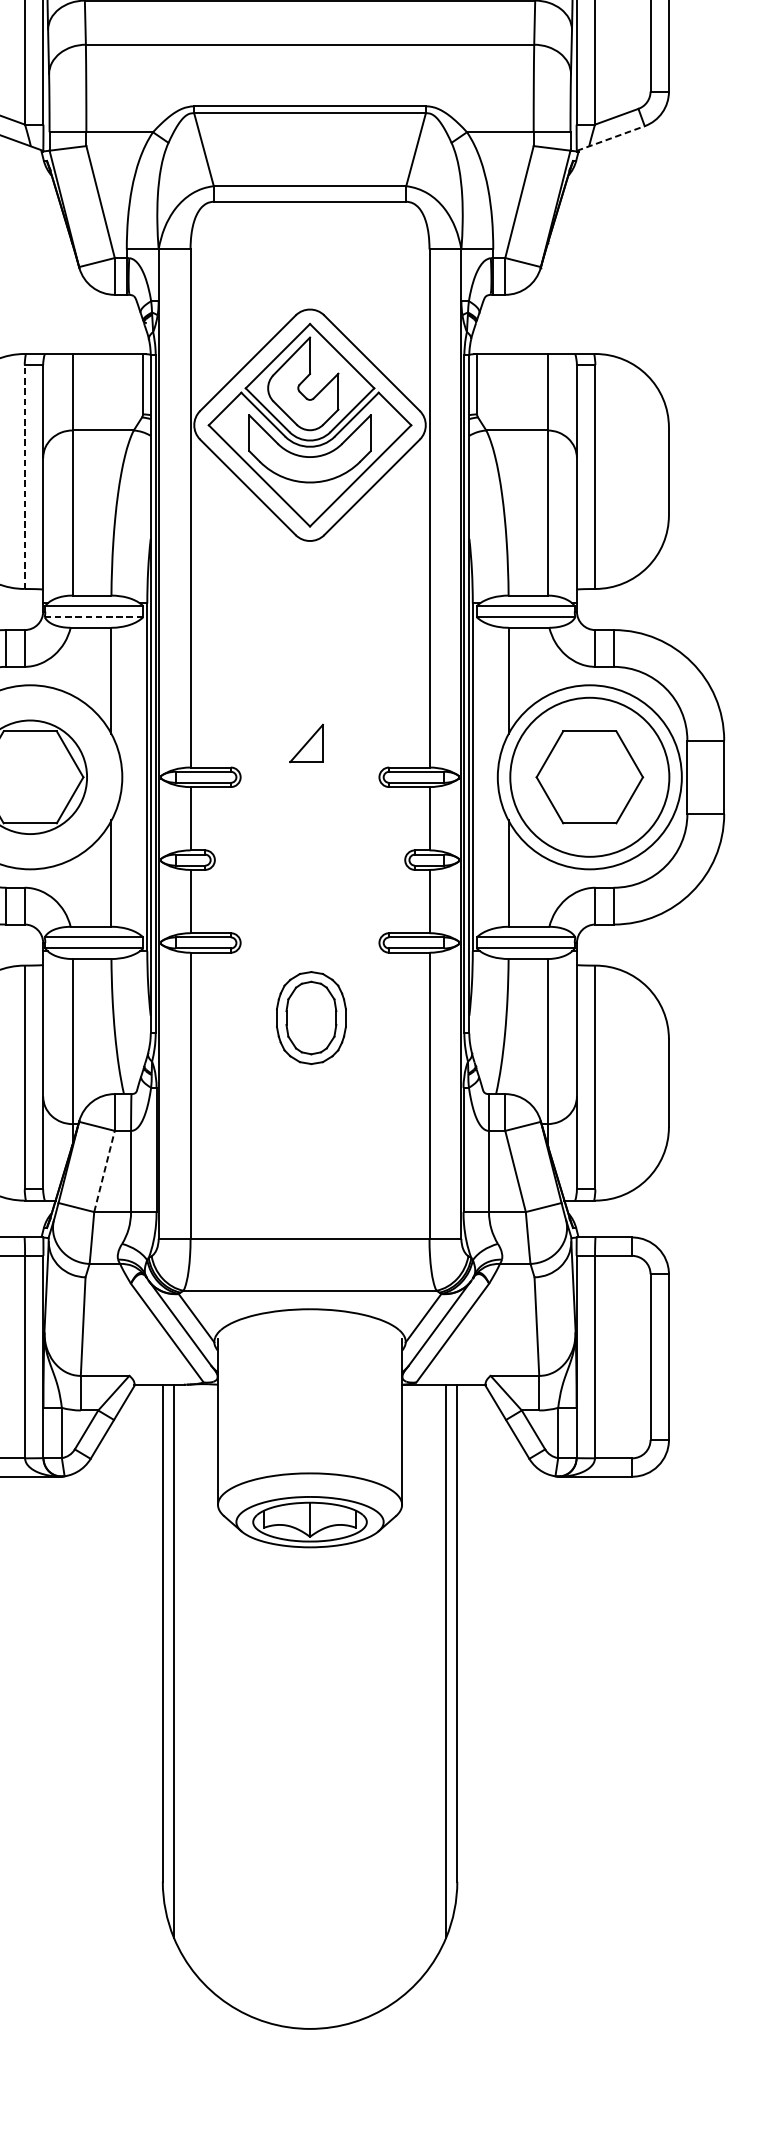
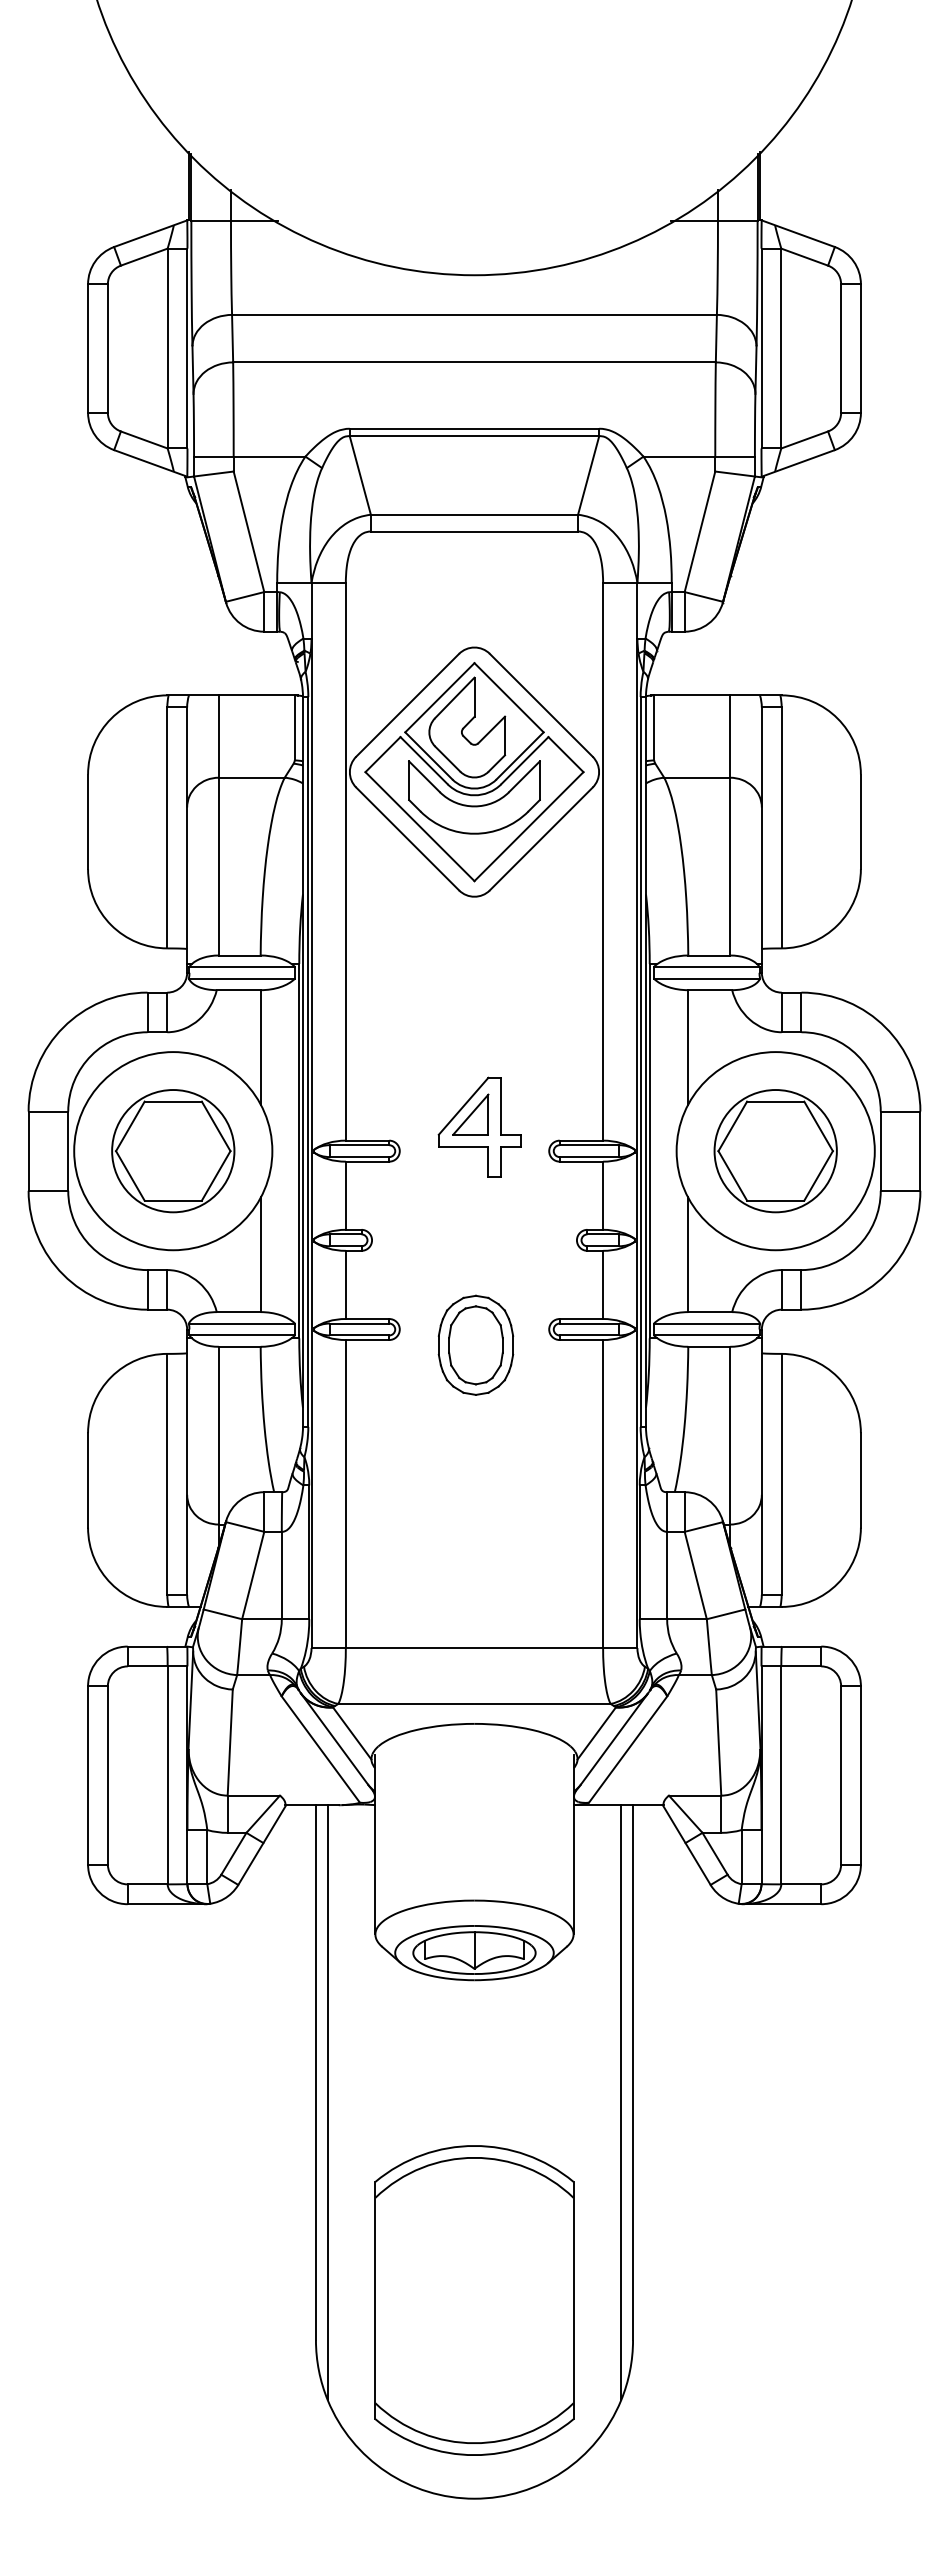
line: (610, 138) -> (798, 463), dashed -> solid
line: (24, 476) -> (167, 827), dashed -> solid
line: (94, 616) -> (242, 978), dashed -> solid
part: (314, 754) -> (479, 1126), added
circle: (589, 777) -> (775, 1151), size x0.71
part: (310, 1017) -> (475, 1344), moved
line: (104, 1171) -> (253, 1575), dashed -> solid
part: (310, 1844) -> (474, 2300), added

